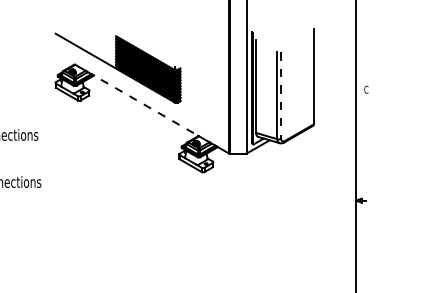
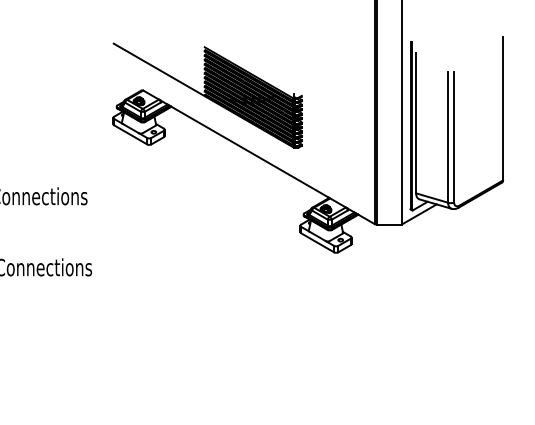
line: (281, 96) -> (454, 138), dashed -> solid
line: (142, 103) -> (244, 148), dashed -> solid

